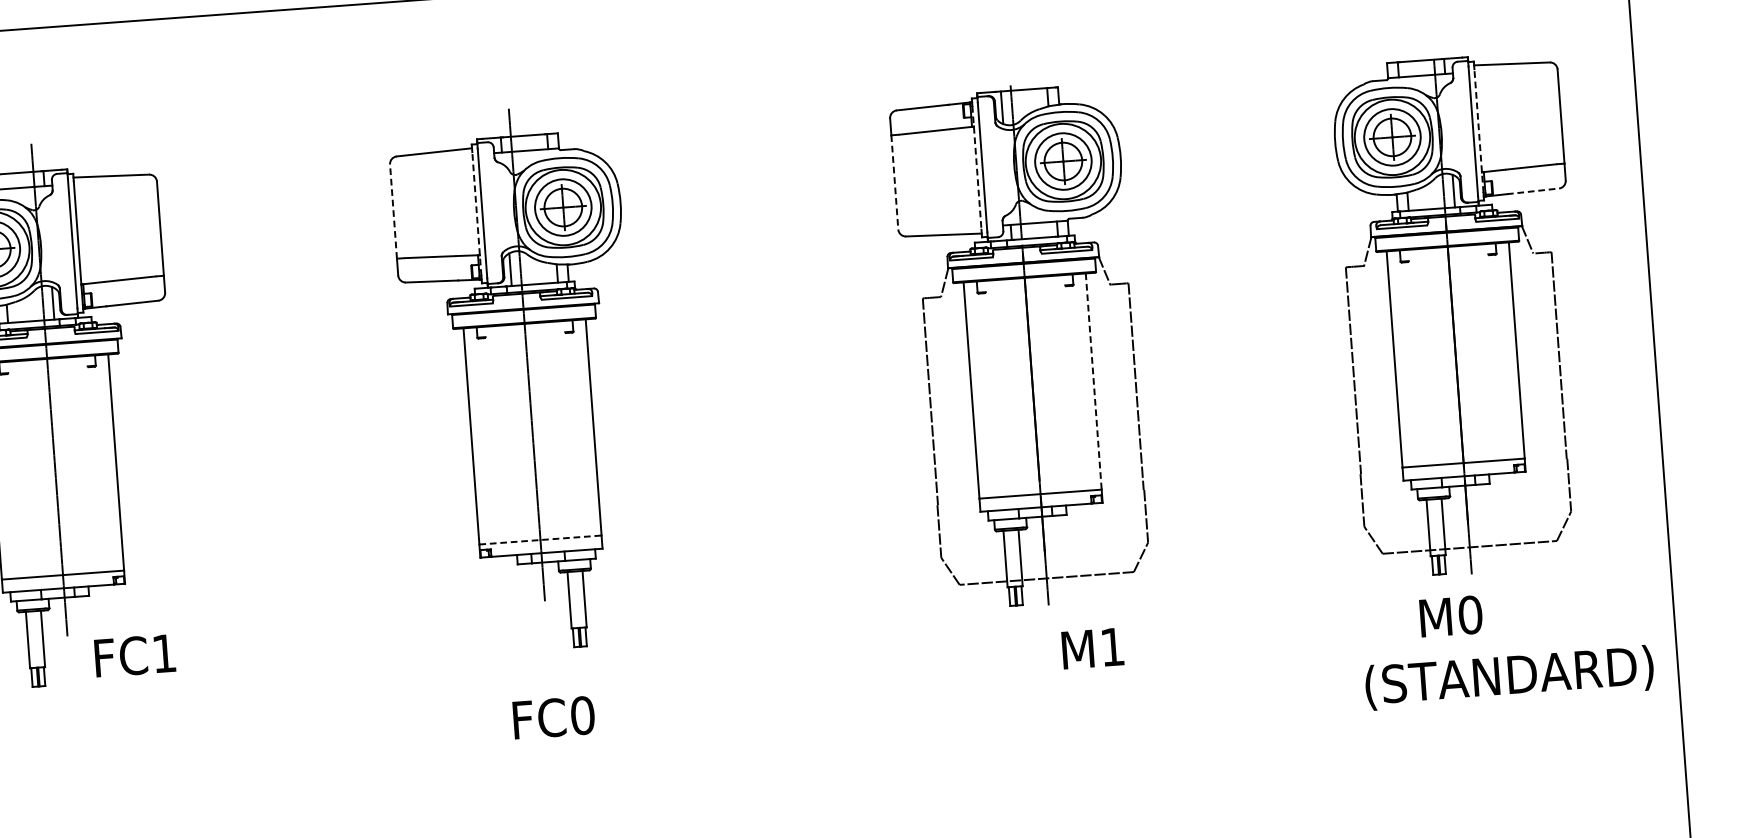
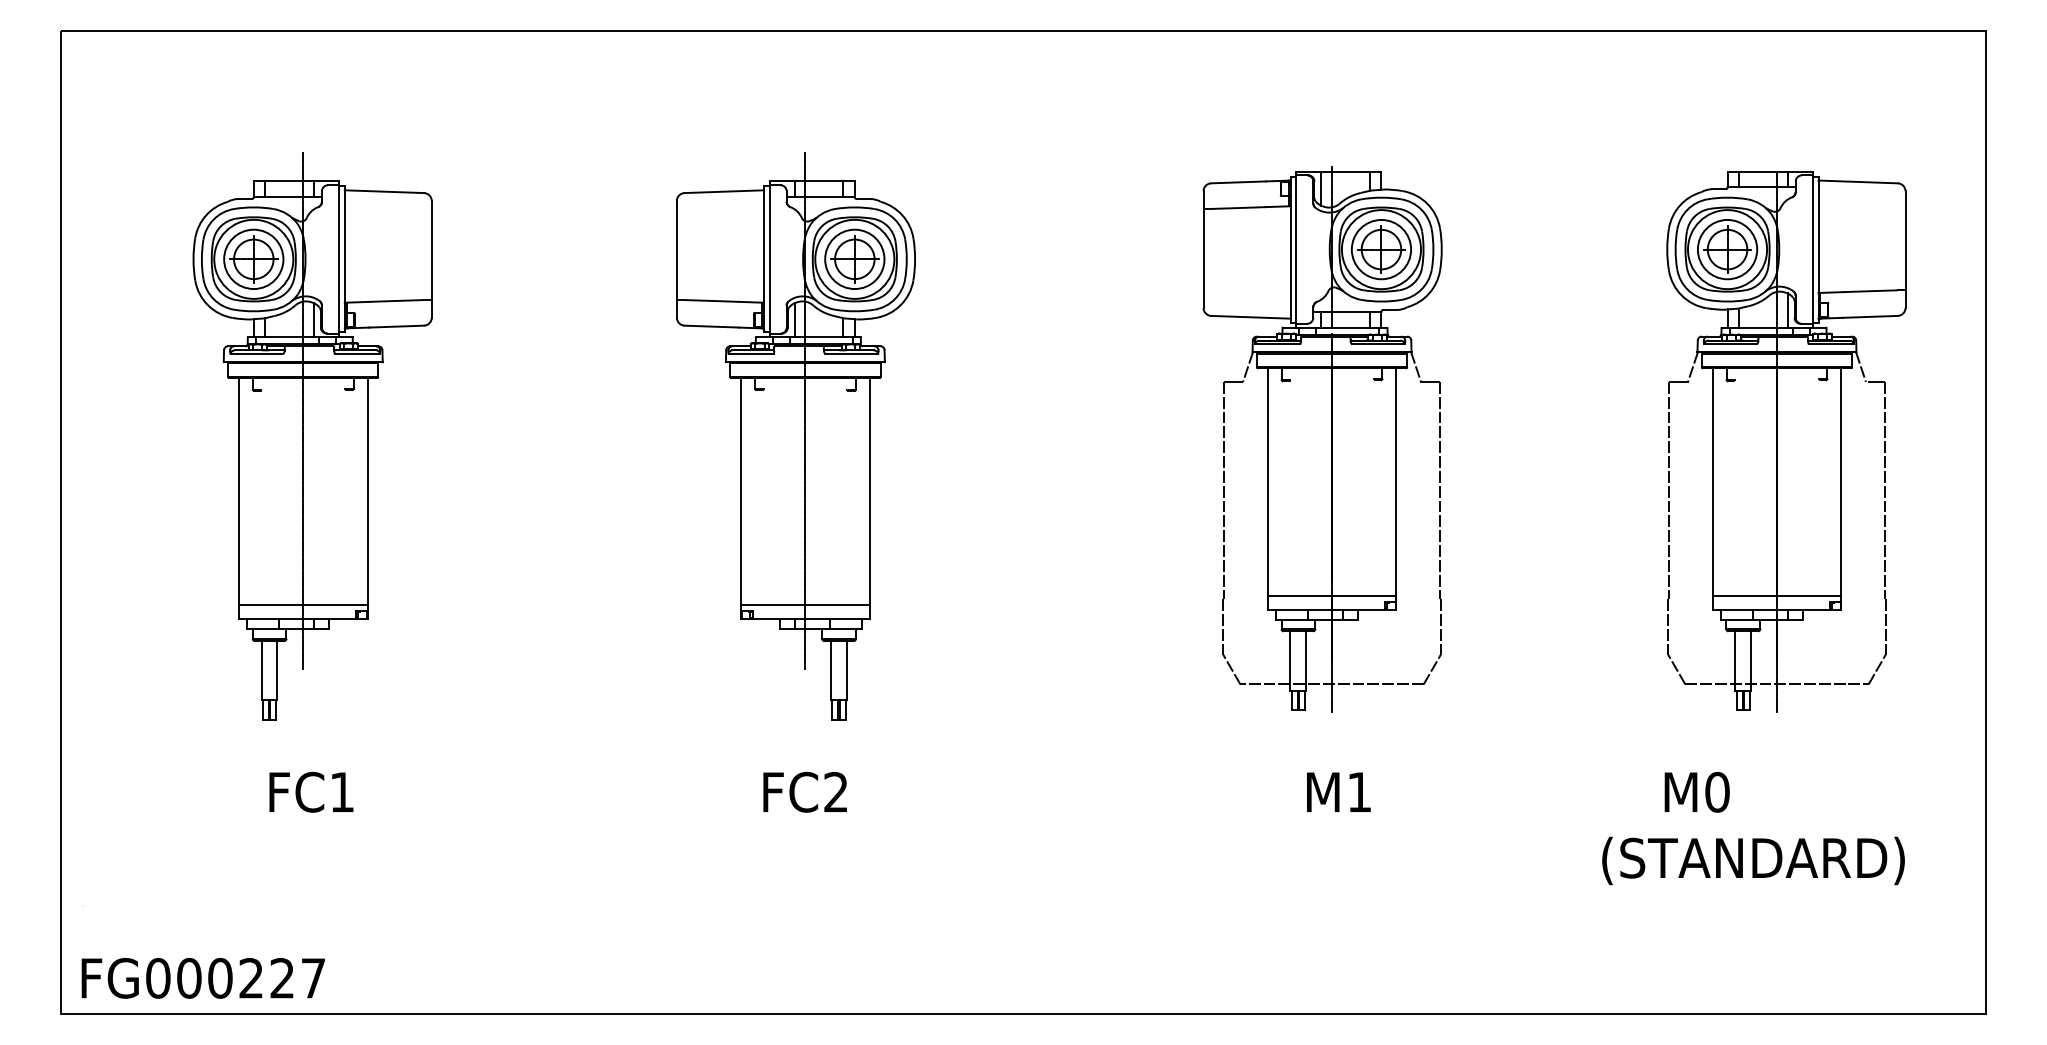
line: (1478, 130) -> (1818, 249), dashed -> solid
line: (976, 168) -> (1290, 250), dashed -> solid
line: (894, 182) -> (1203, 258), dashed -> solid
line: (1533, 191) -> (1870, 316), dashed -> solid
line: (393, 211) -> (676, 250), dashed -> solid
line: (476, 213) -> (763, 258), dashed -> solid
line: (1093, 381) -> (1396, 482), dashed -> solid
line: (540, 540) -> (805, 605), dashed -> solid
text: (1507, 646) -> (1753, 828), moved
text: (1092, 647) -> (1338, 791), moved
text: (135, 655) -> (311, 791), moved
text: (583, 714) -> (836, 791), FC0 -> FC2

